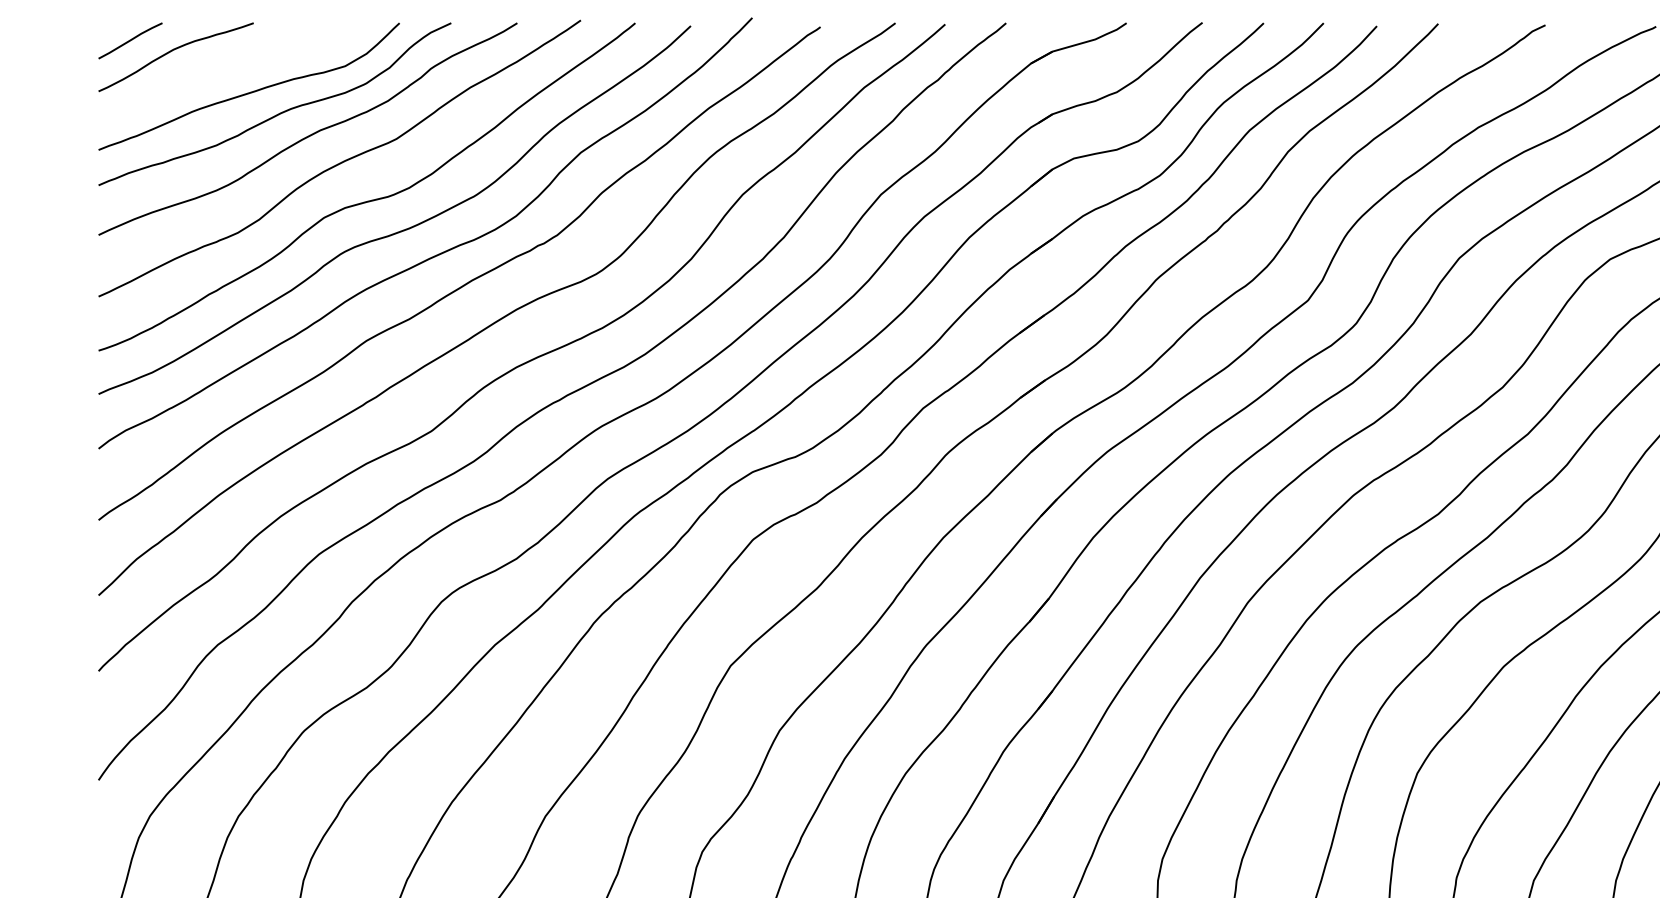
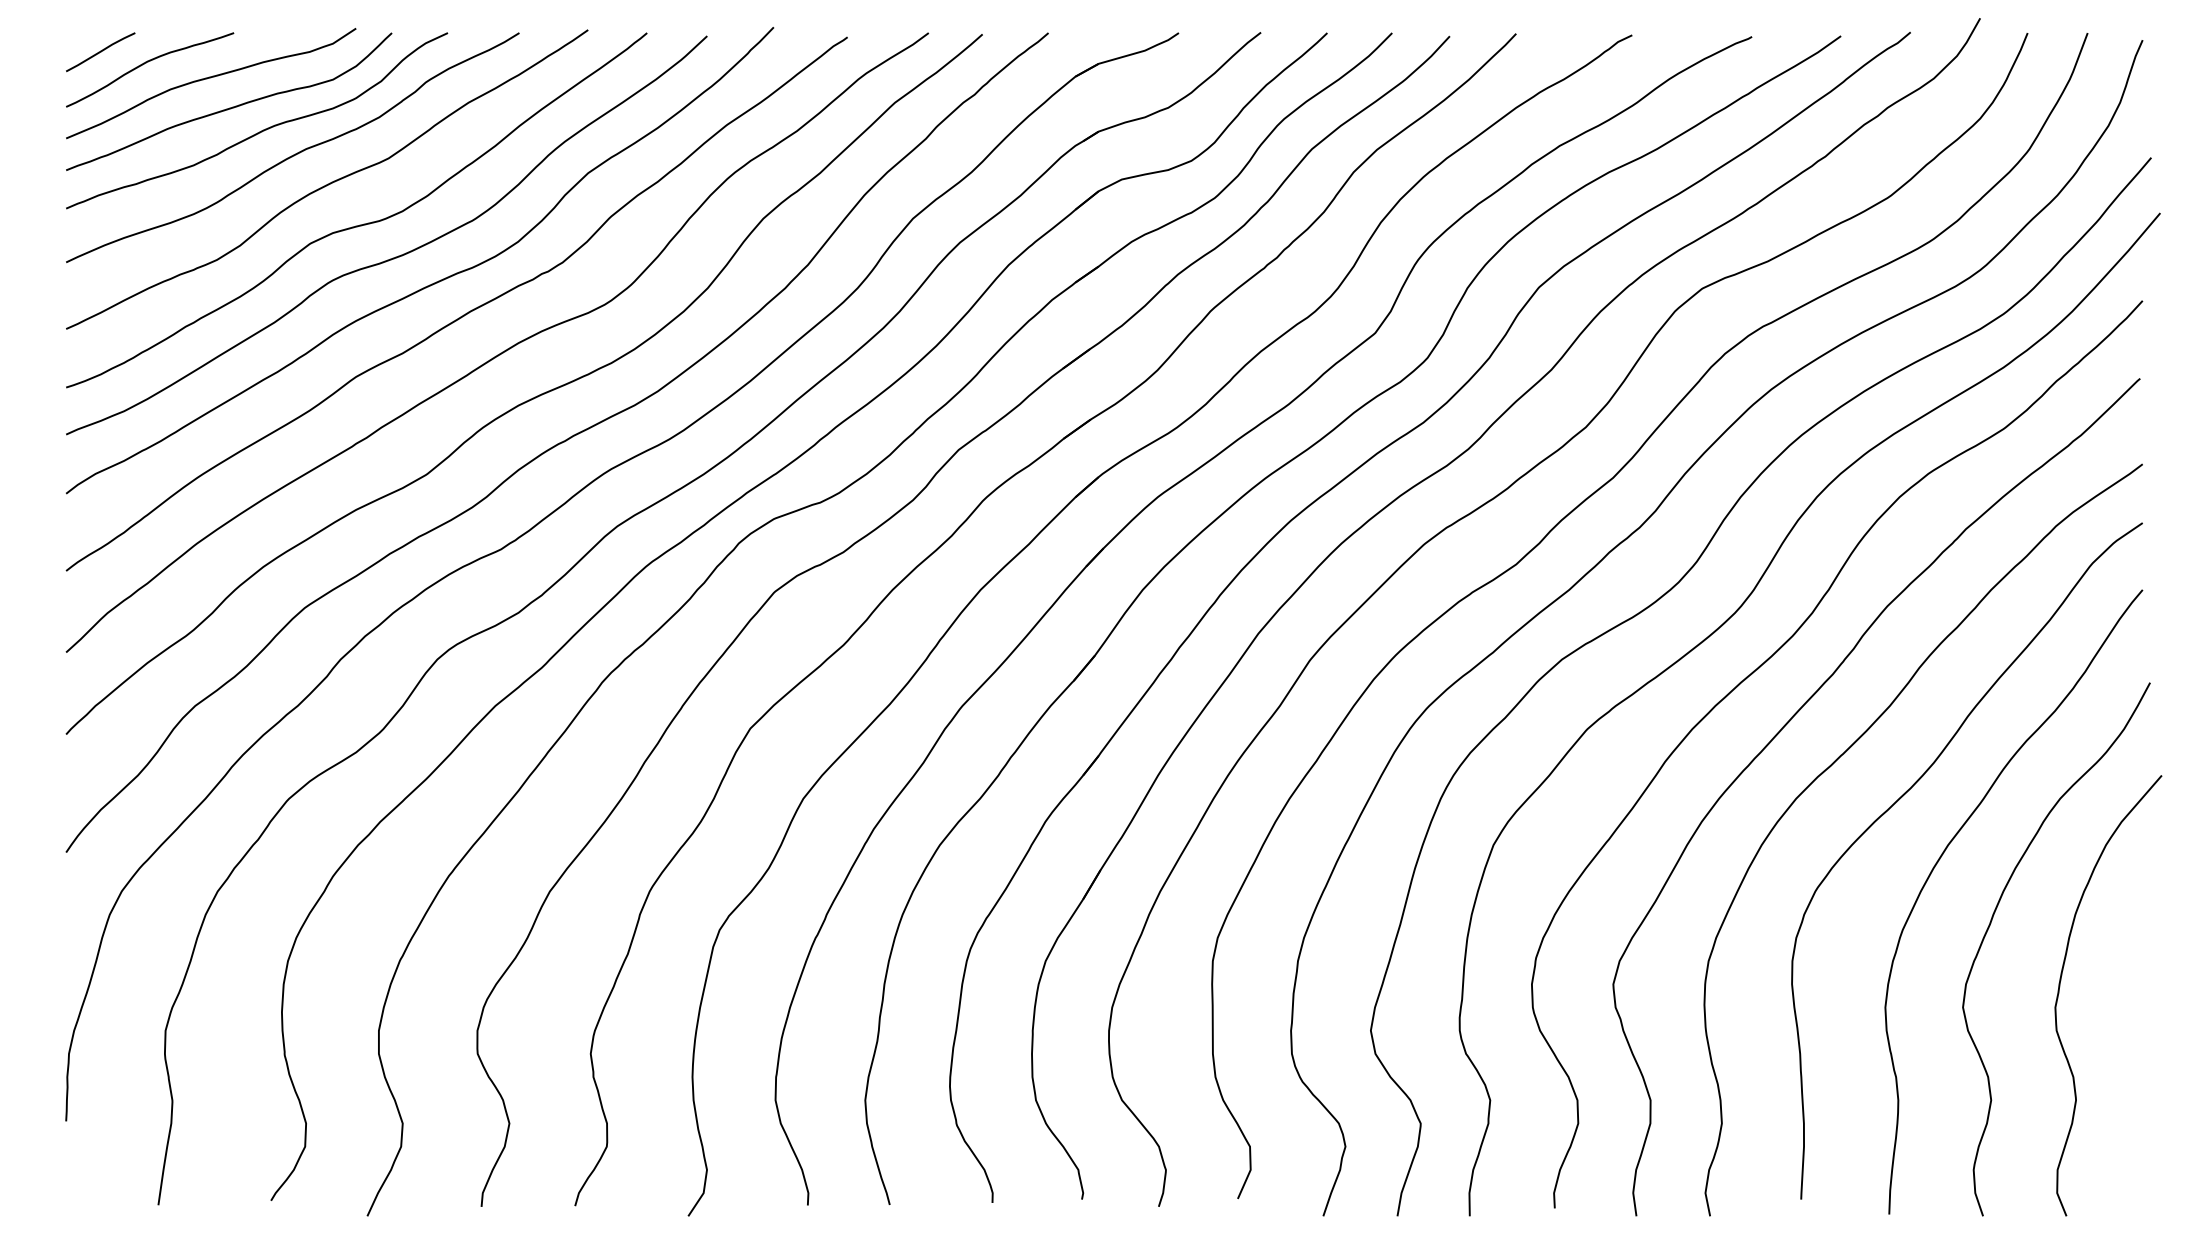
curve: (231, 65) -> (210, 78), added

